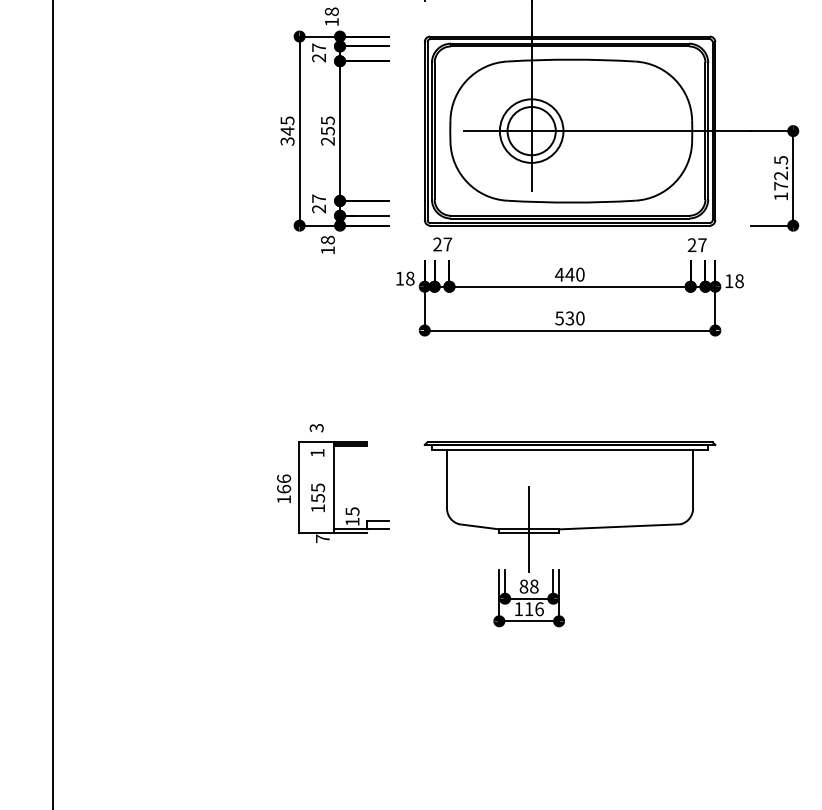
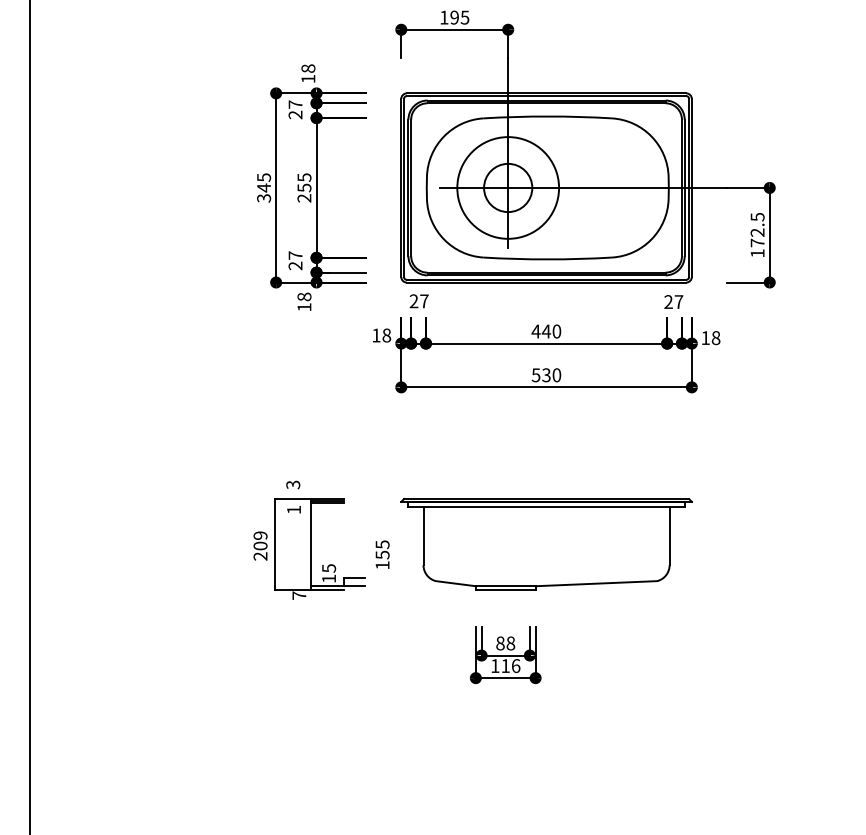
circle: (530, 130) -> (507, 187), size x1.6
text: (283, 488) -> (260, 545), 166 -> 209
text: (317, 497) -> (382, 554), moved
line: (528, 529) -> (505, 586), removed

